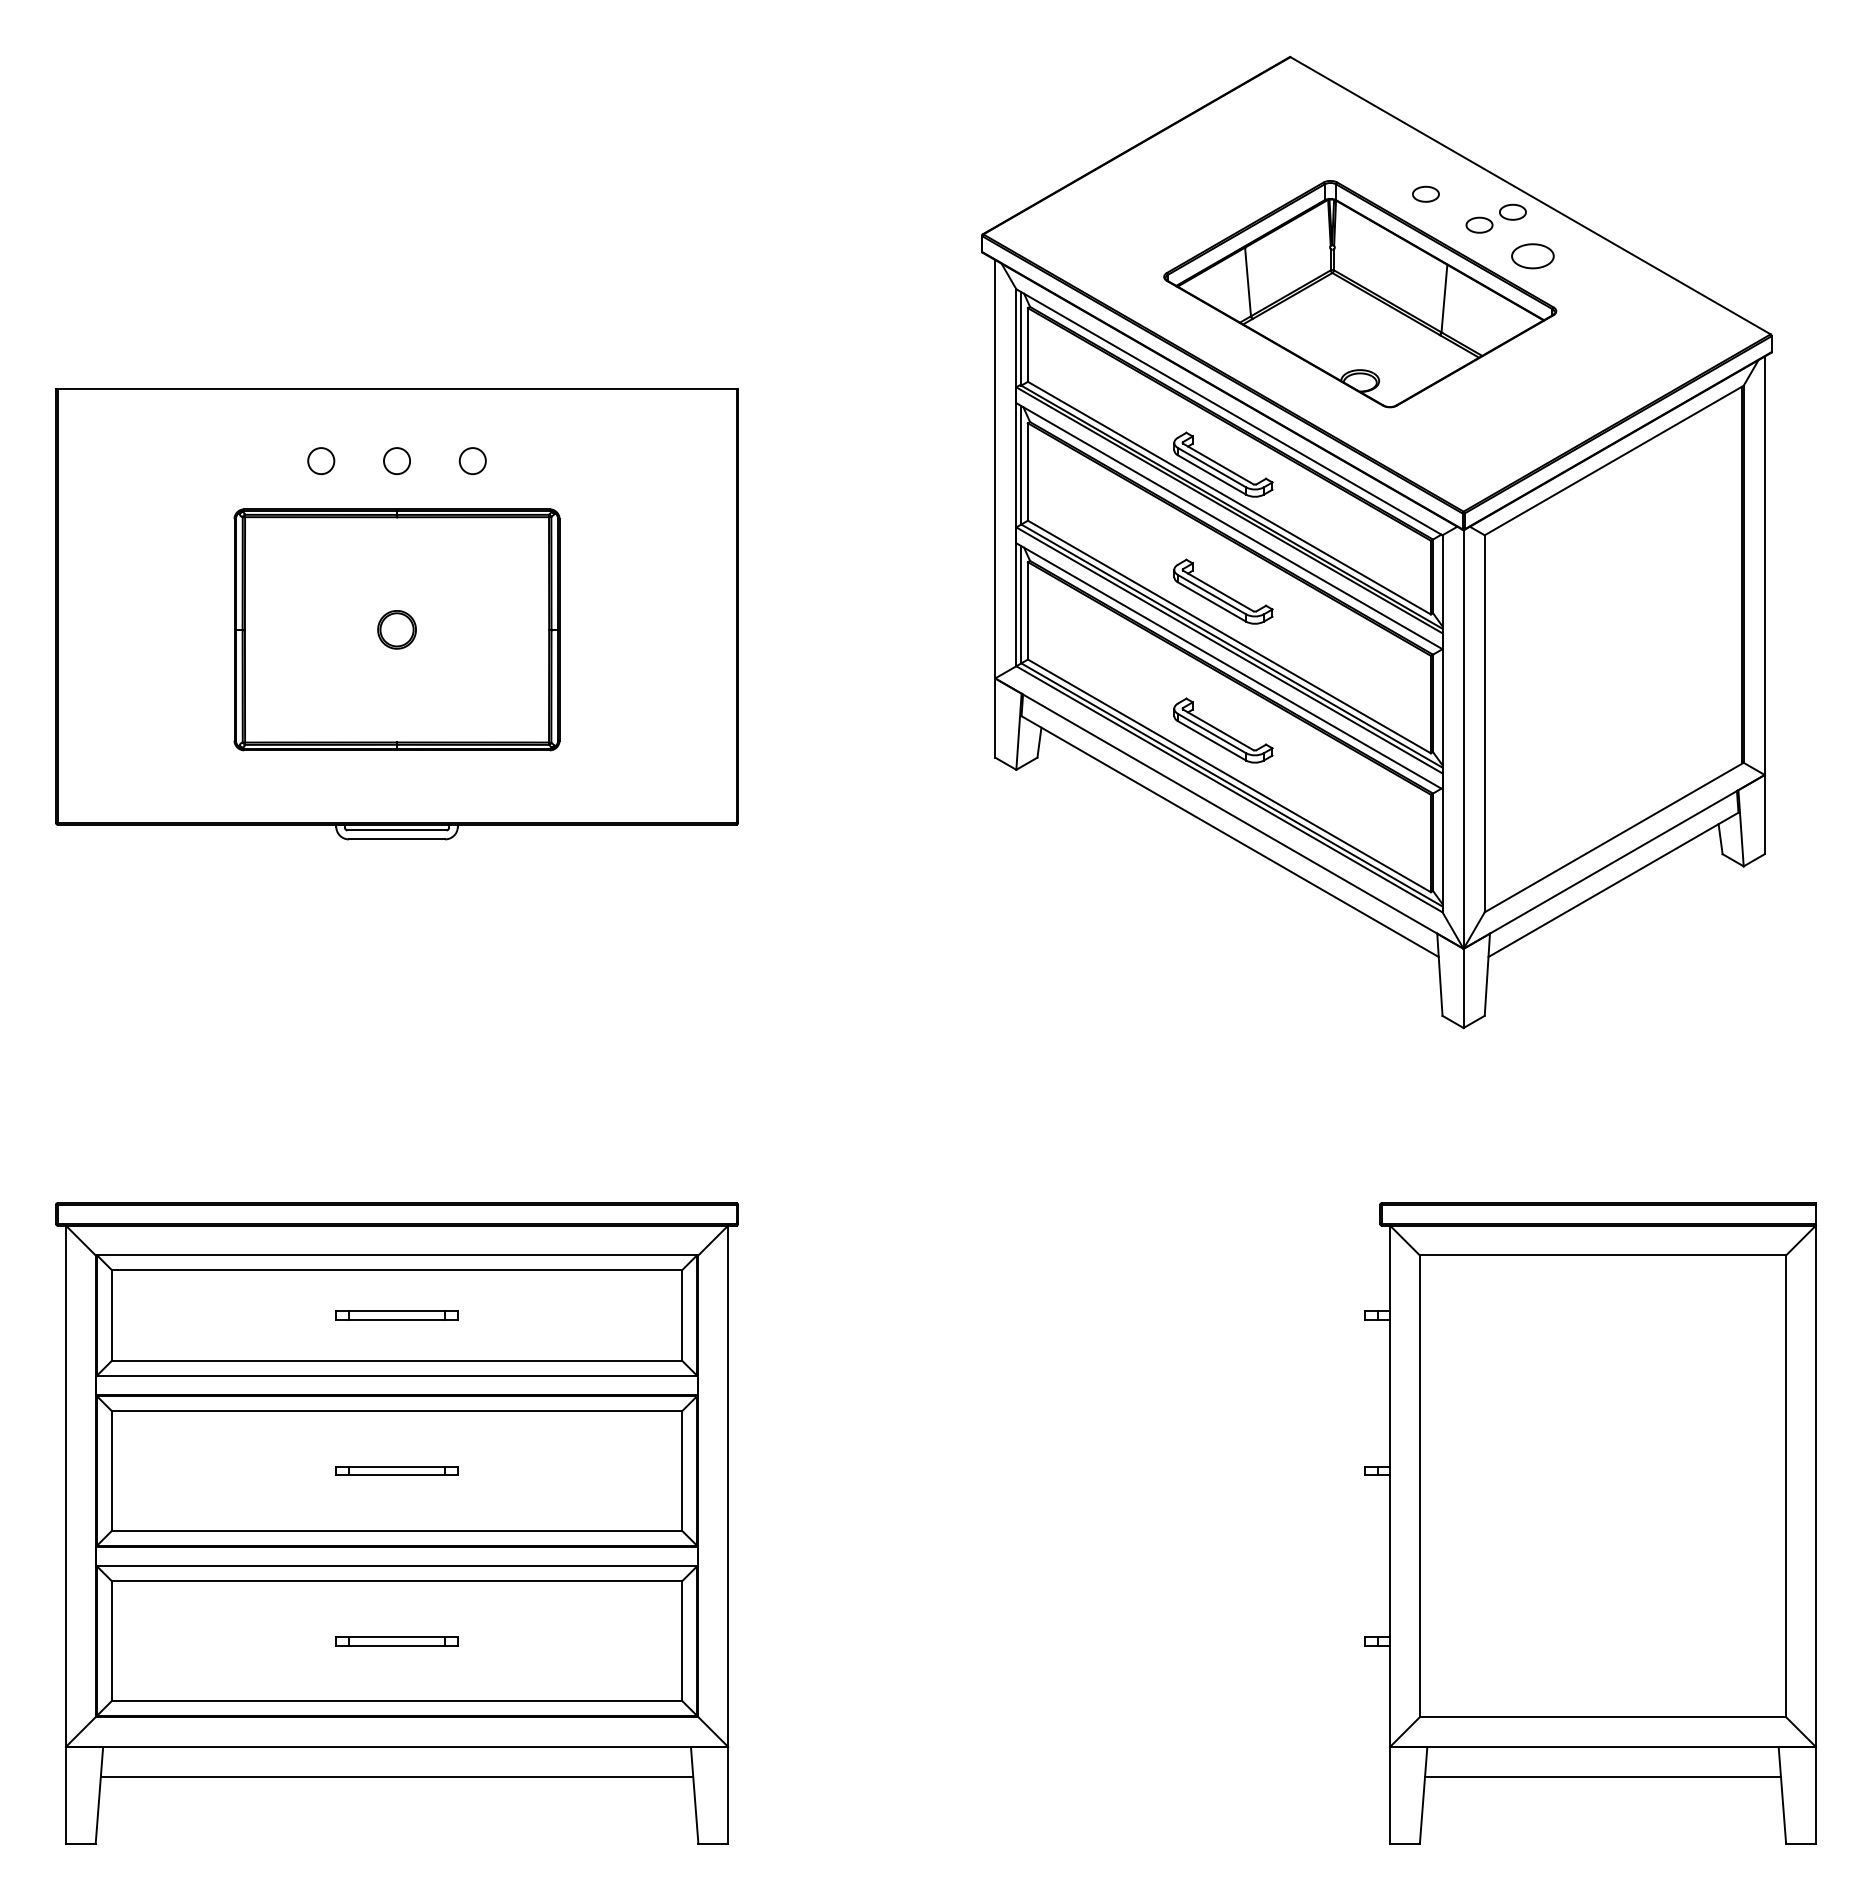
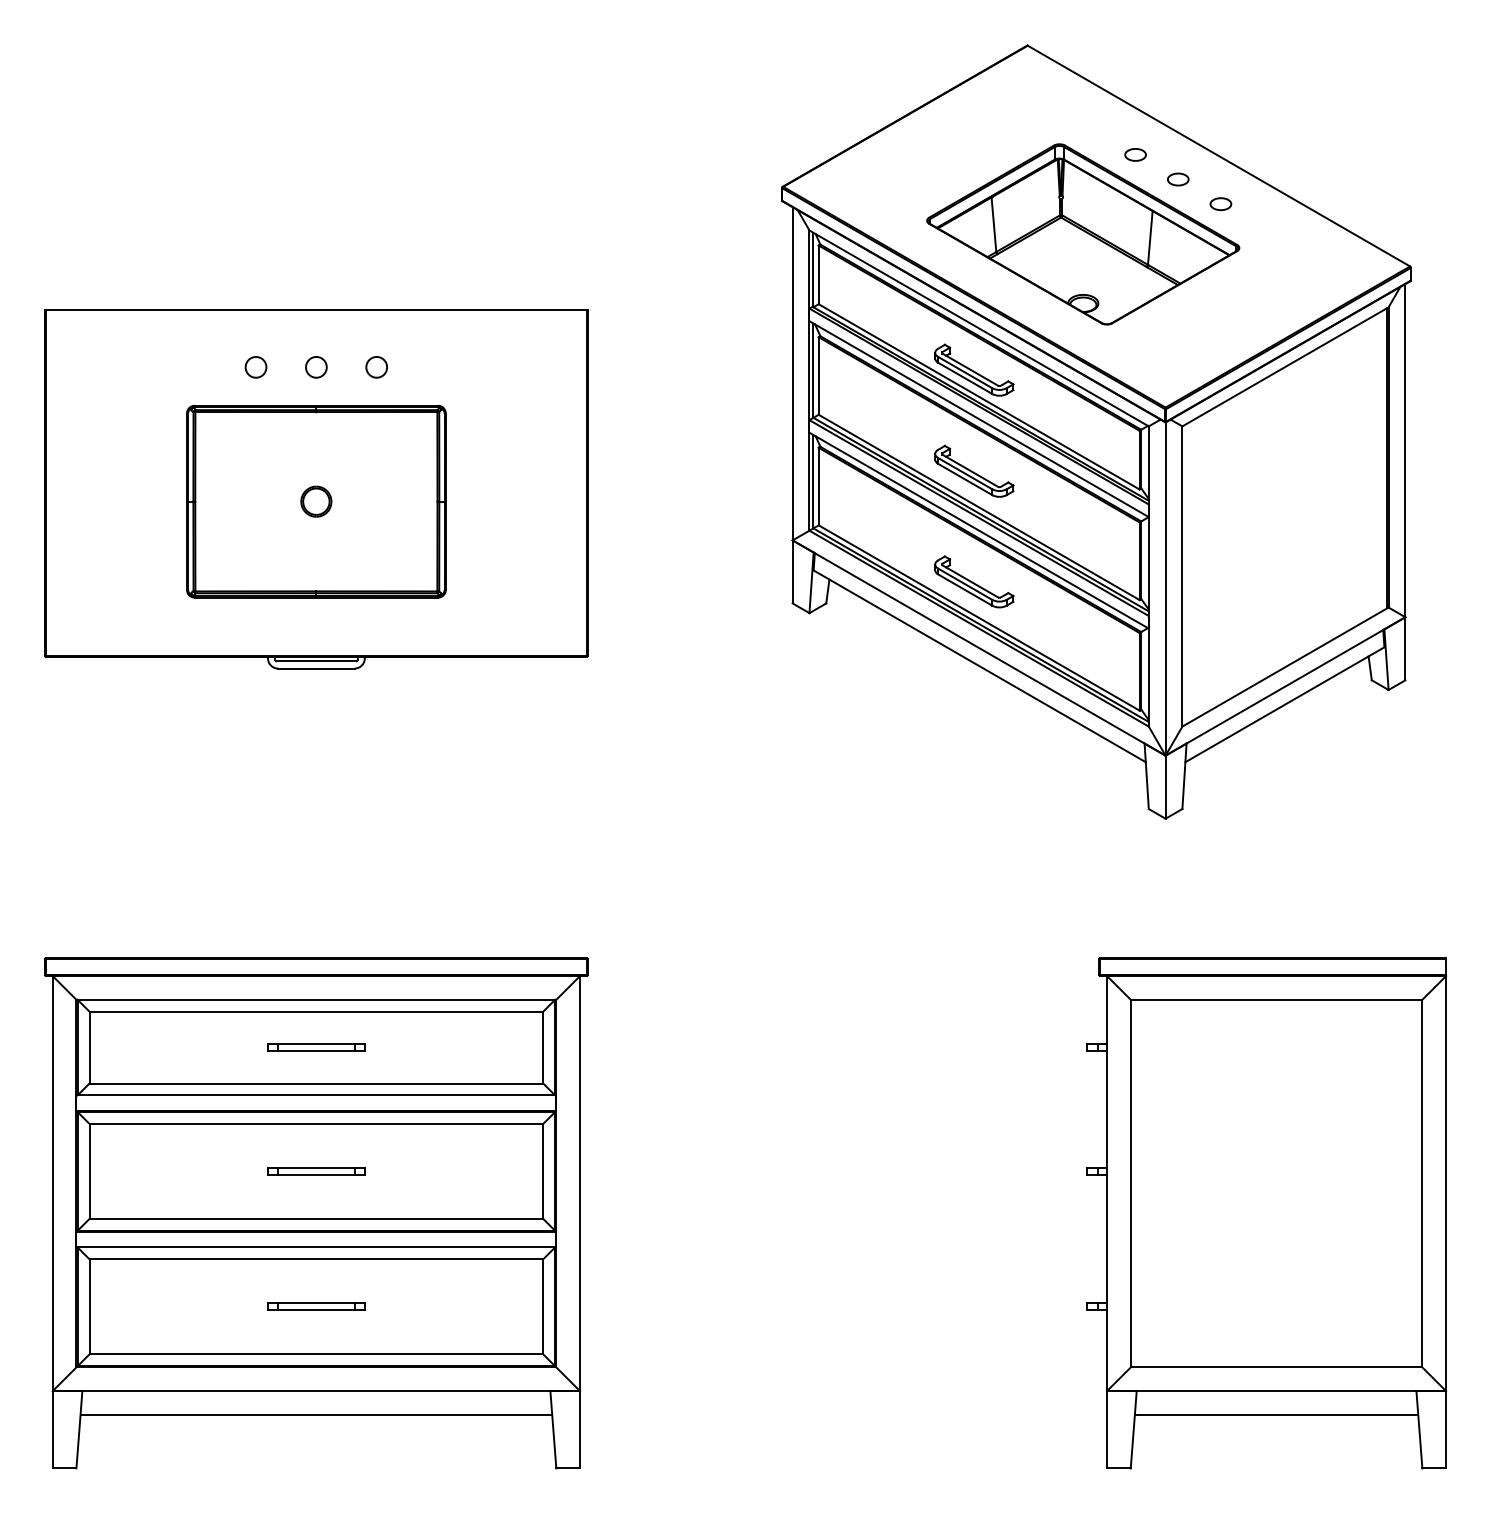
part: (1512, 211) -> (1204, 168), removed
part: (1533, 255) -> (1221, 203), size x0.62

